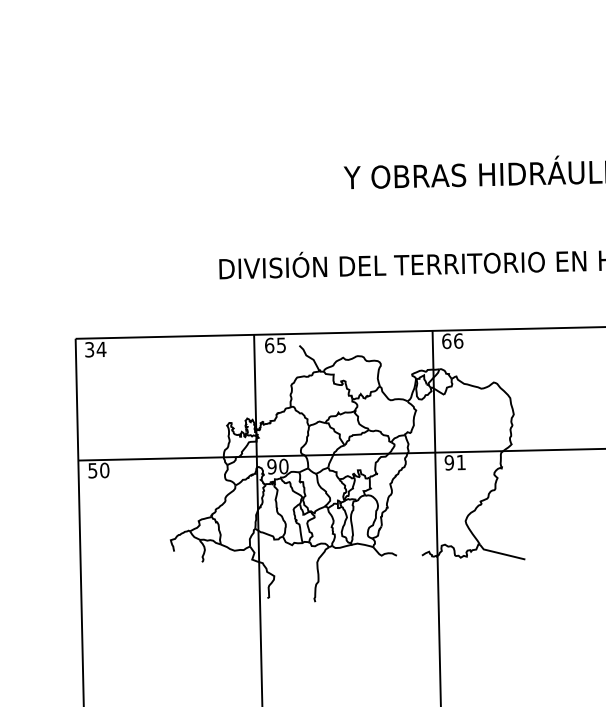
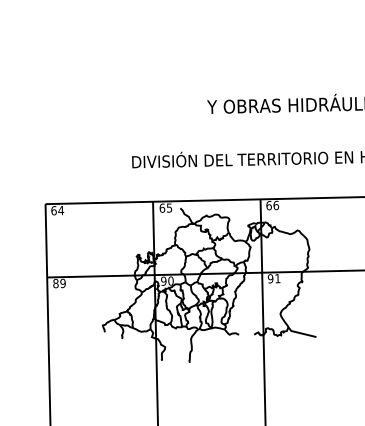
text: (88, 349) -> (53, 210), 34 -> 64
text: (98, 470) -> (59, 283), 50 -> 89

